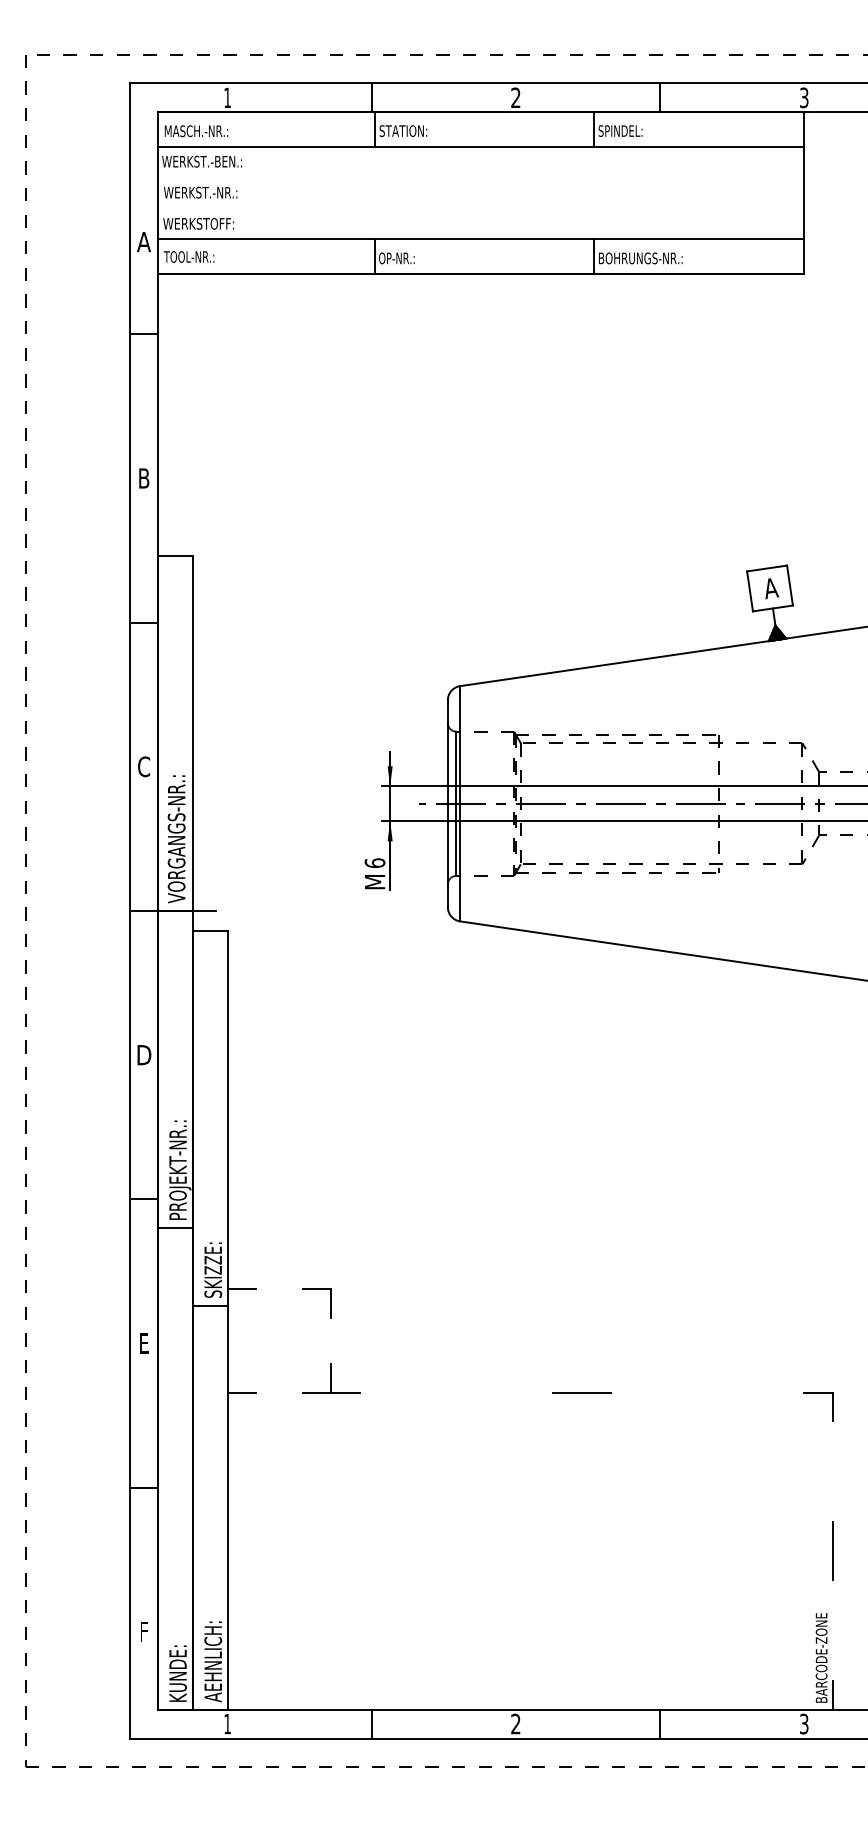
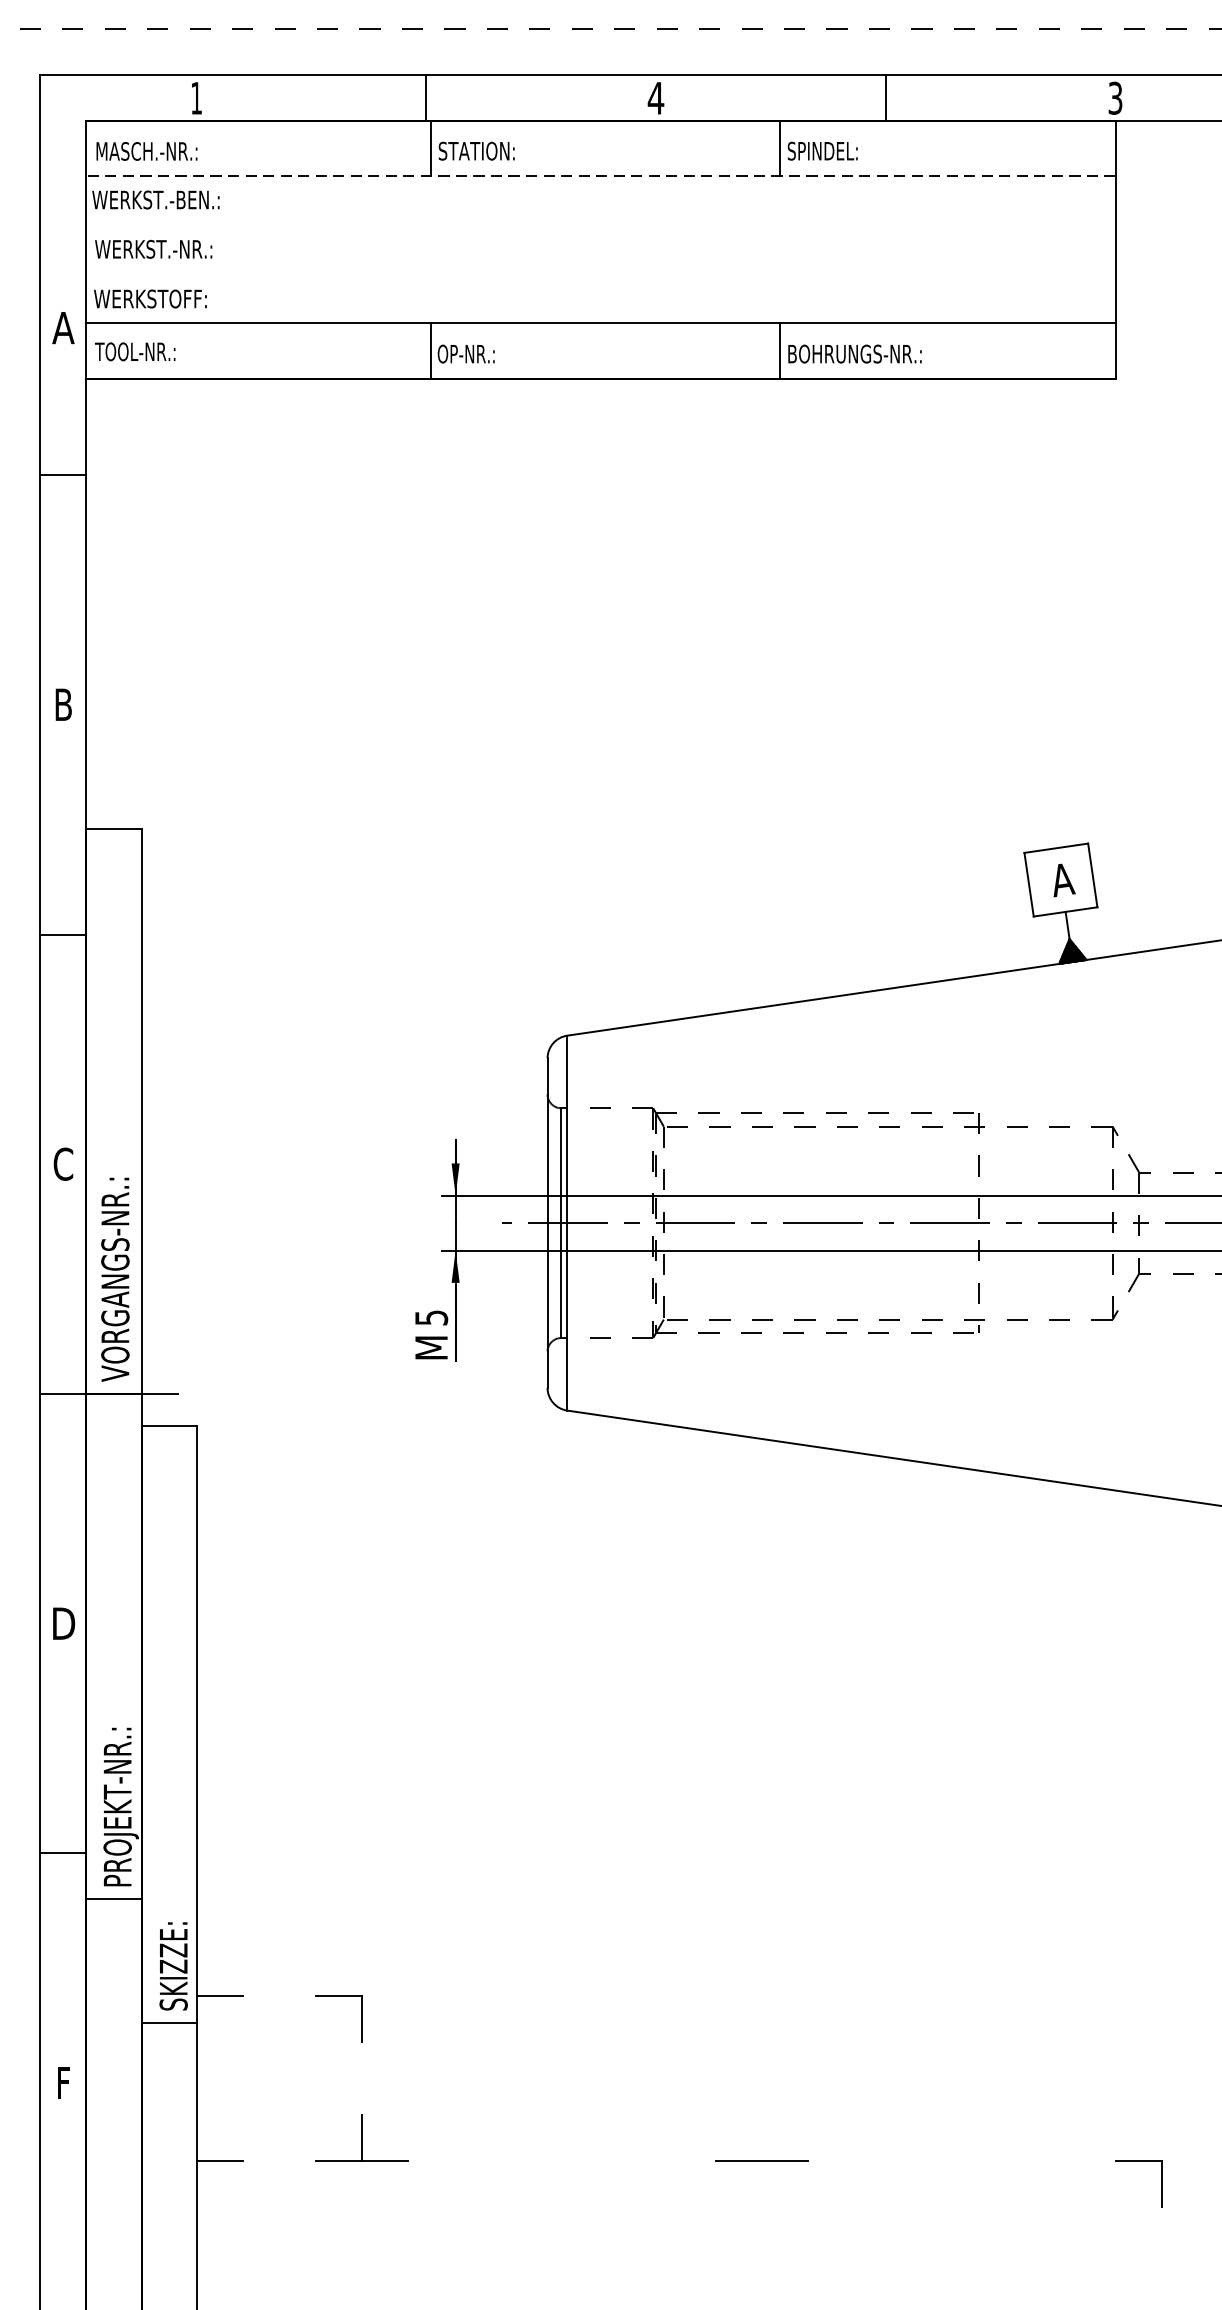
text: (515, 97) -> (655, 97), 2 -> 4
line: (481, 146) -> (601, 175), solid -> dashed
text: (374, 862) -> (430, 1316), 6 -> 5
text: (144, 1343) -> (64, 2083), E -> F

